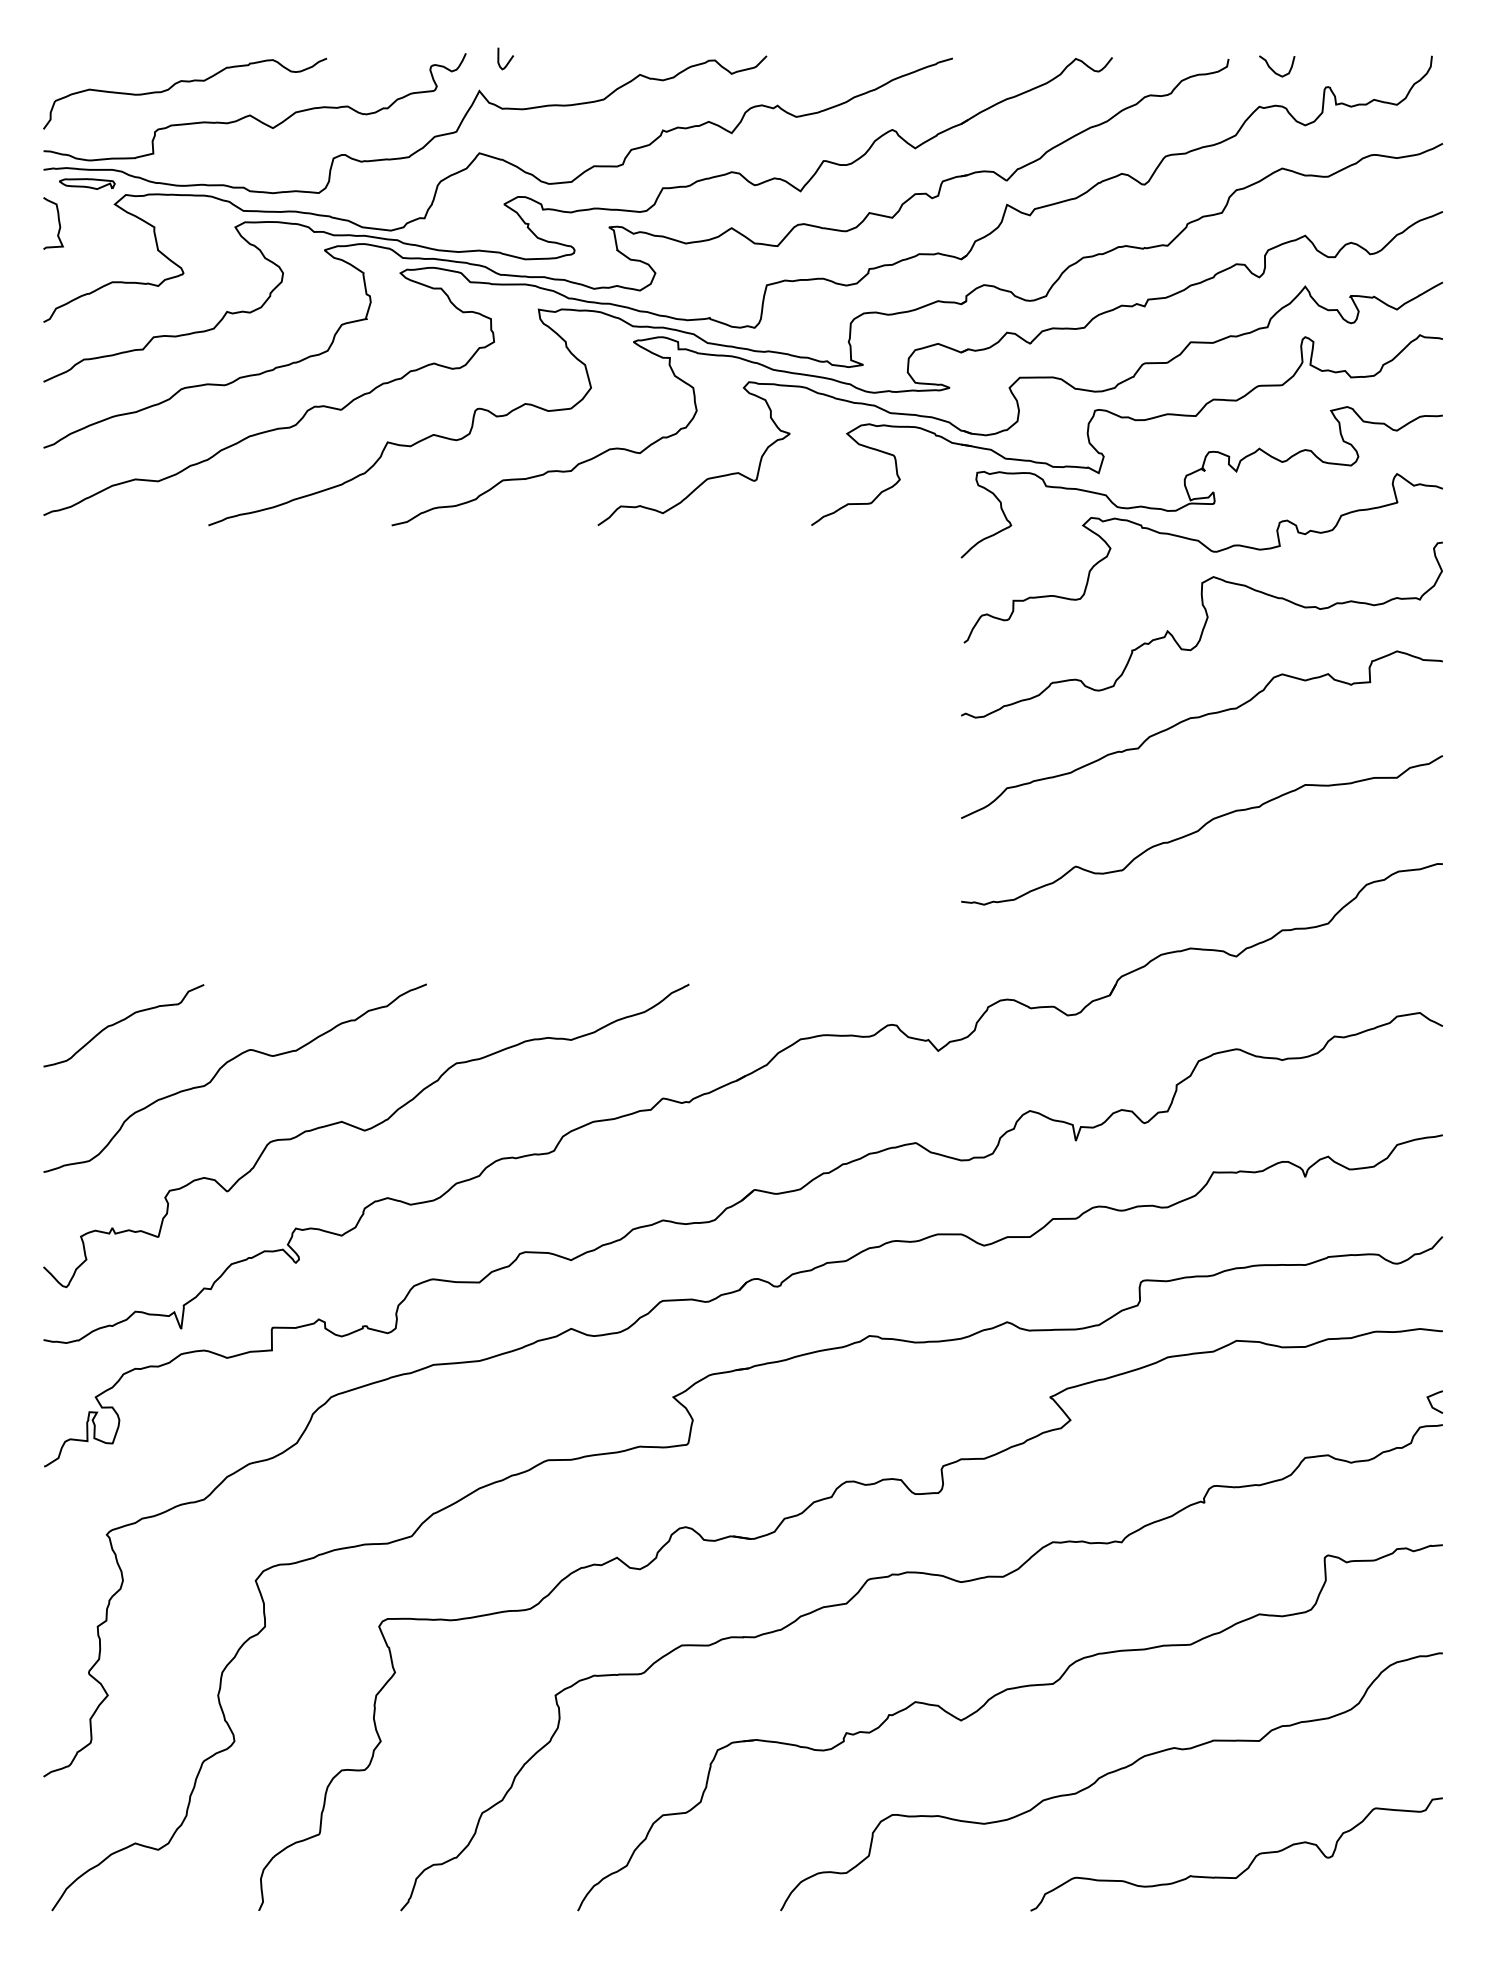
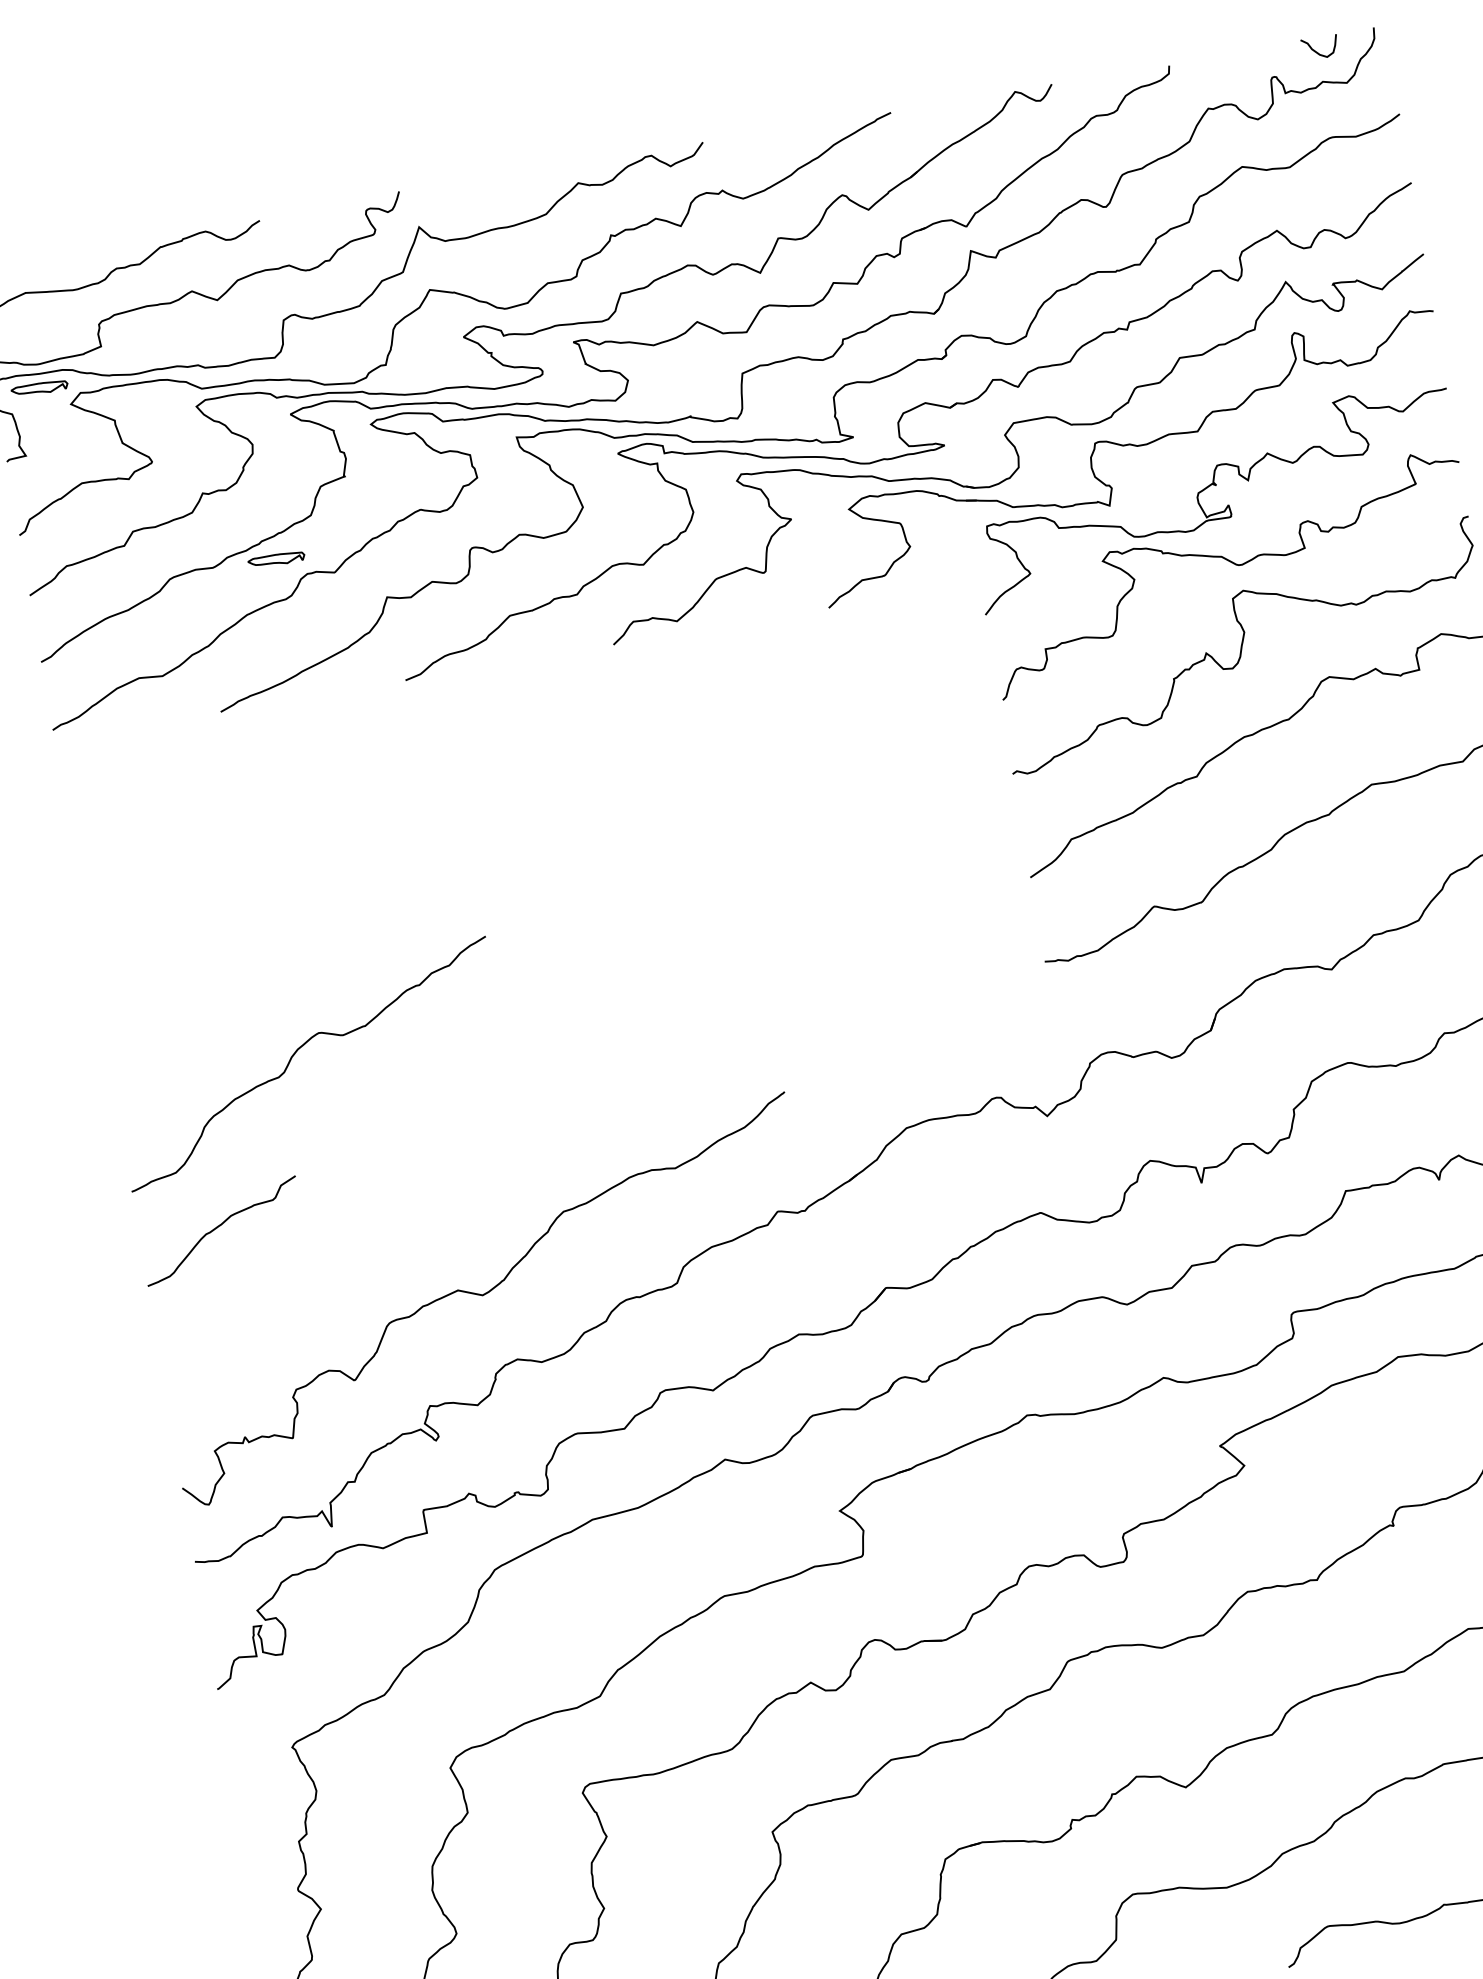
curve: (509, 59) -> (444, 190), removed
curve: (1273, 69) -> (1317, 51), moved
part: (287, 387) -> (276, 559), added
curve: (225, 1065) -> (296, 1052), moved

